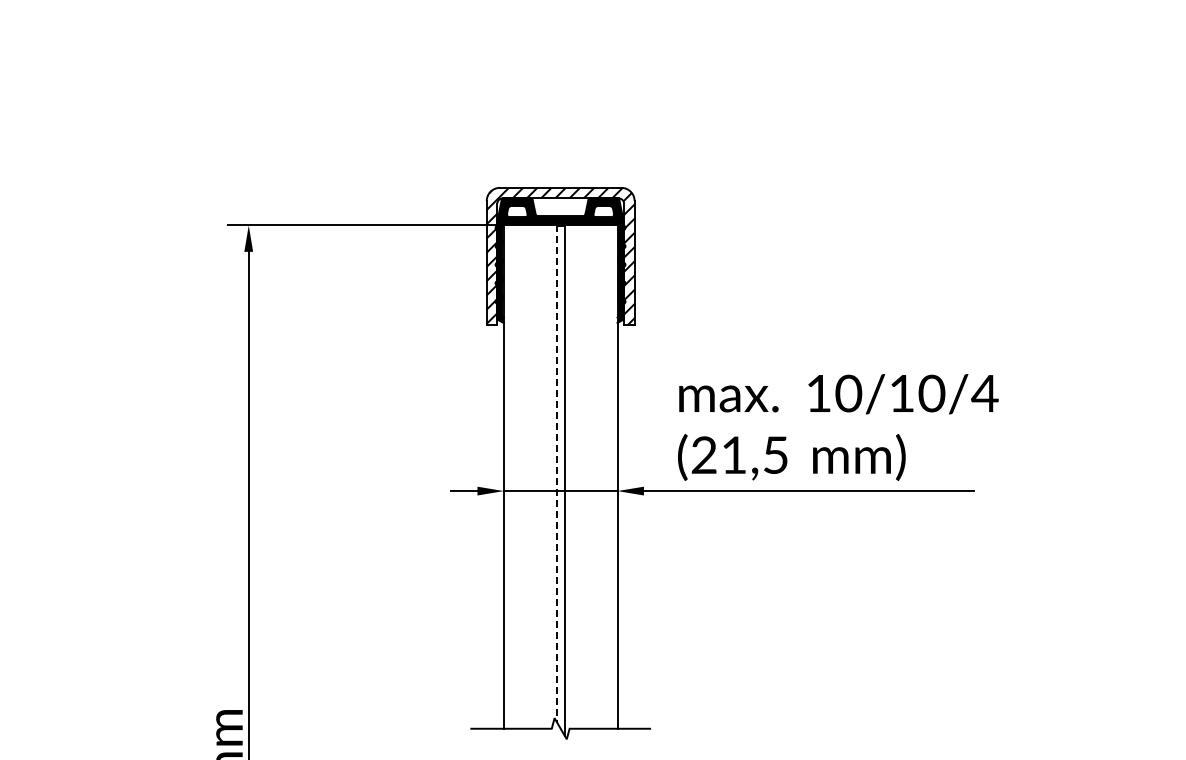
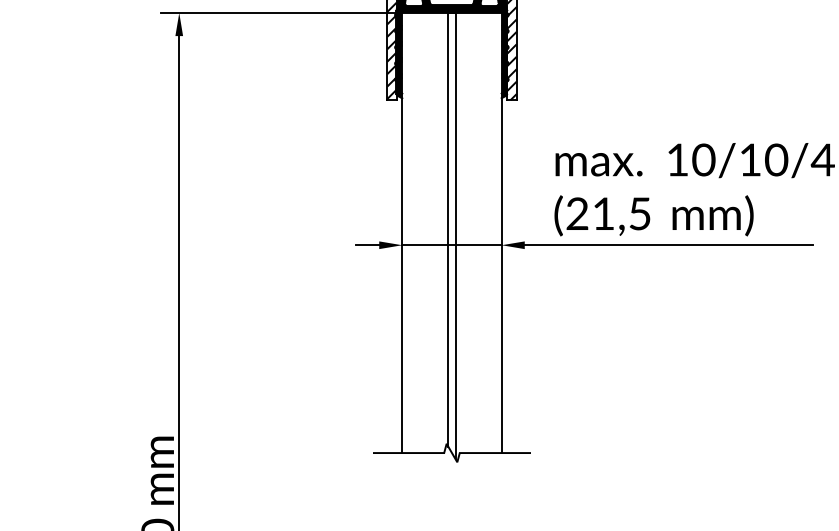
line: (556, 474) -> (448, 230), dashed -> solid

